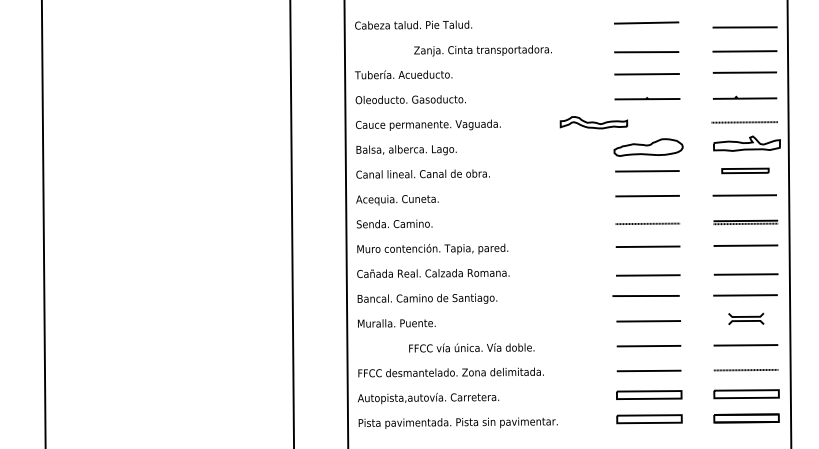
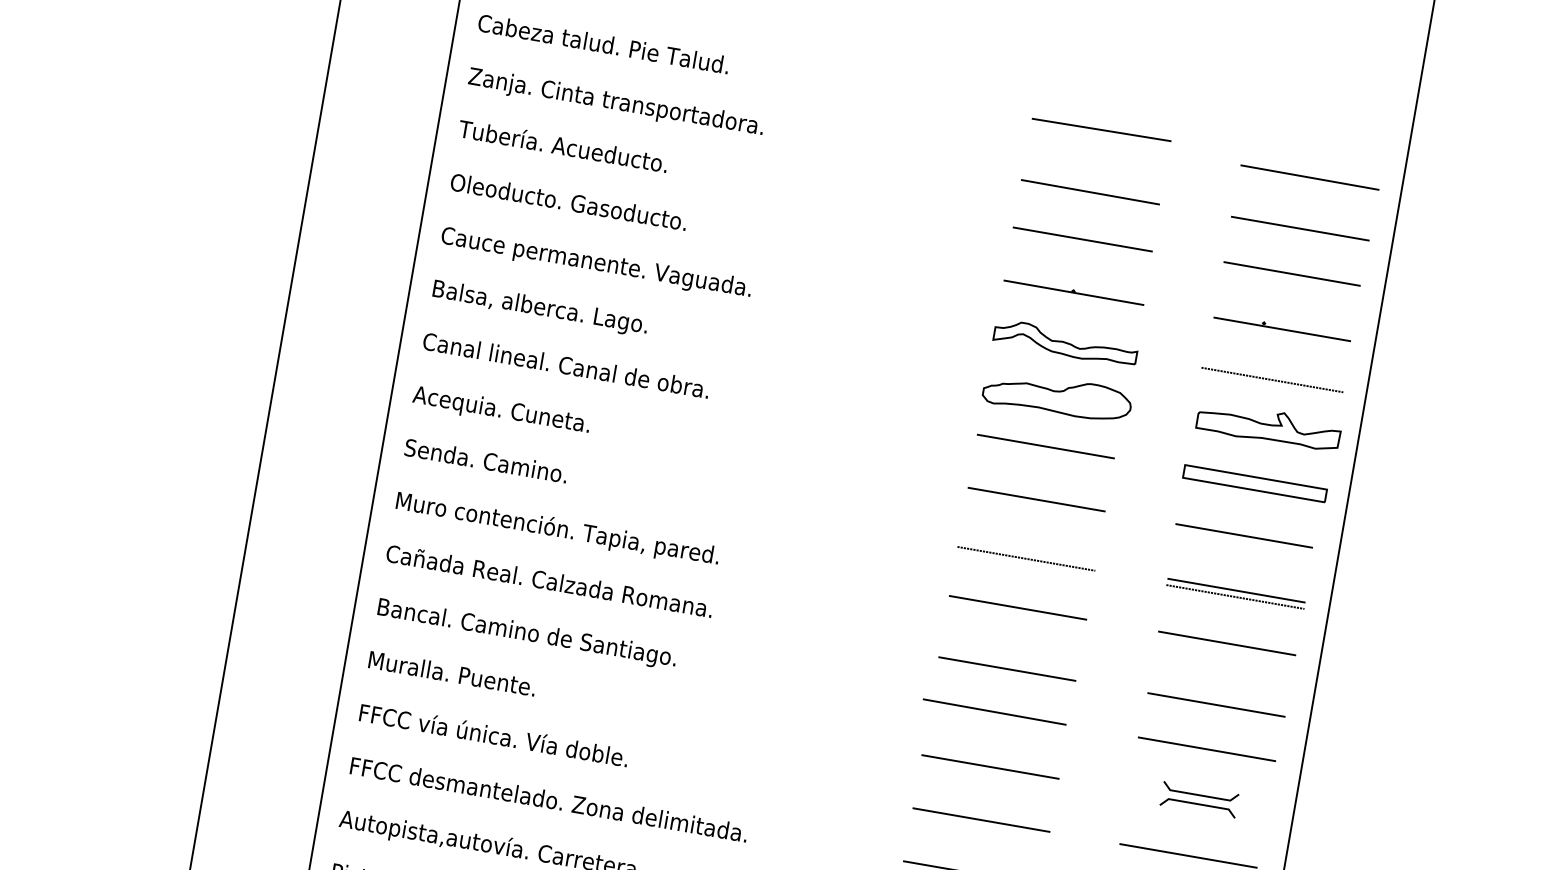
text: (482, 50) -> (615, 102), moved
part: (593, 122) -> (1064, 342), moved
part: (745, 170) -> (1255, 482), size x1.43
text: (471, 347) -> (493, 734), moved

